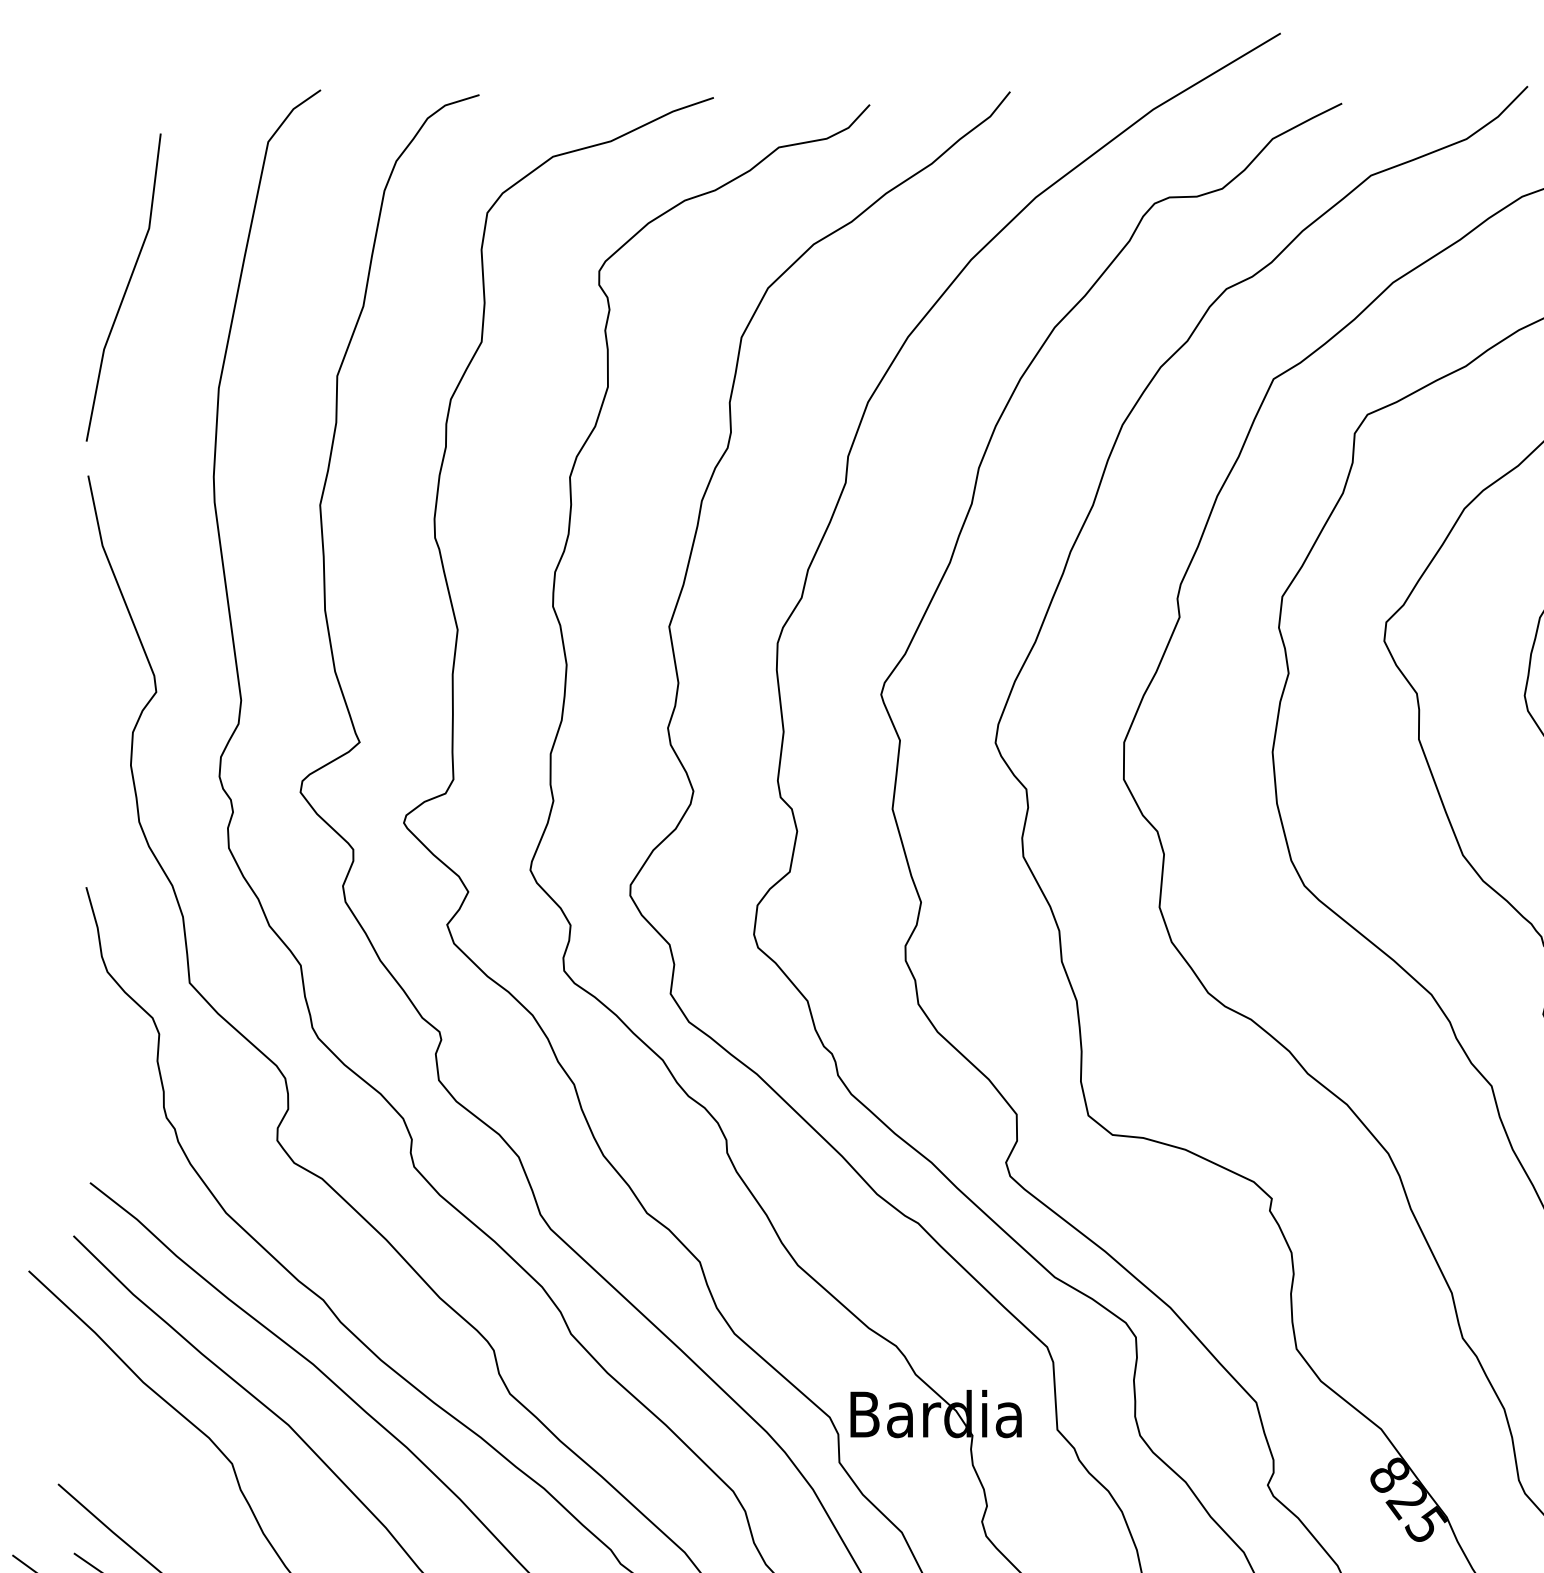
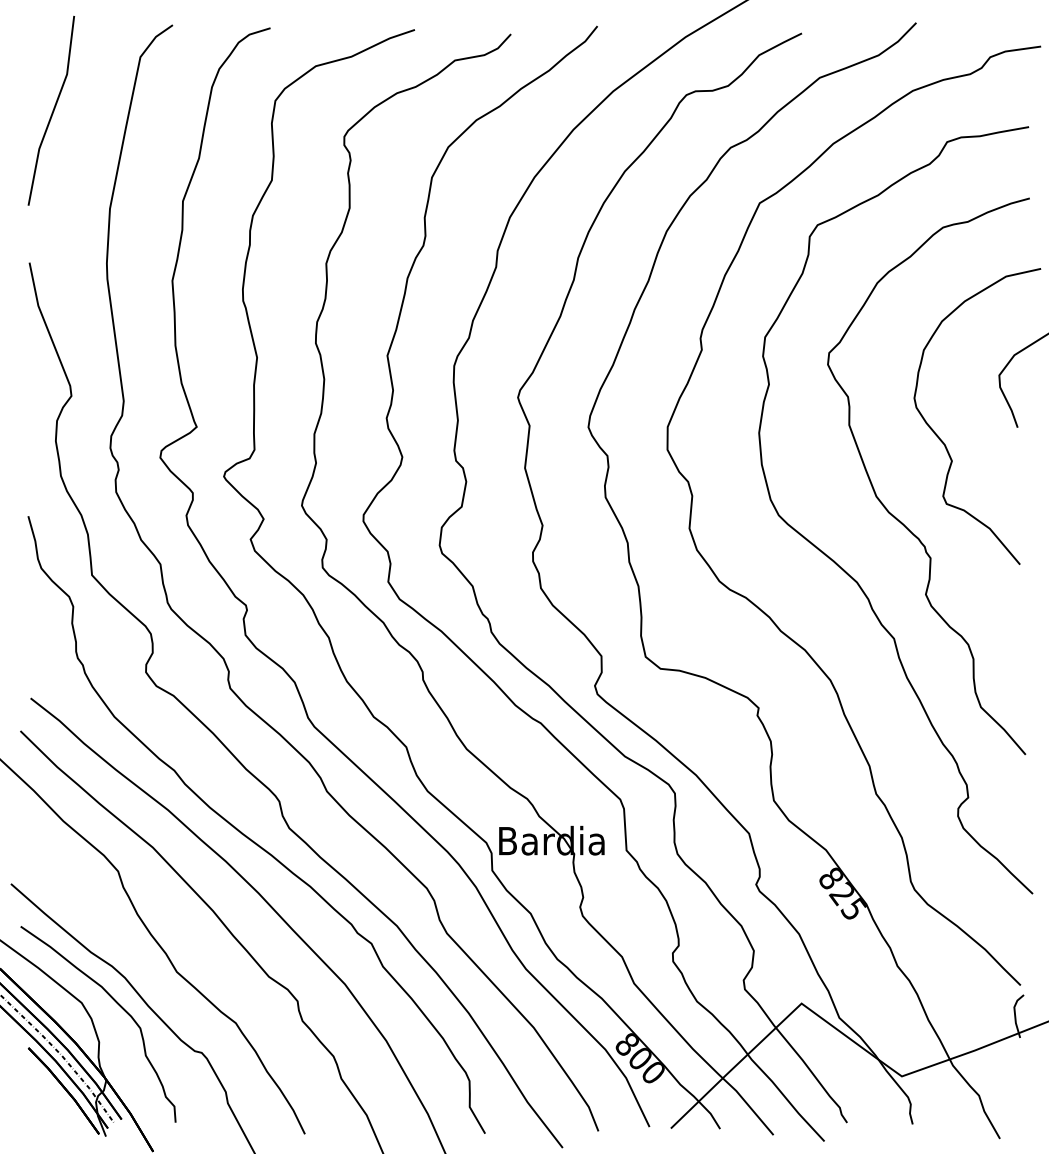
line: (125, 287) -> (52, 110), moved

